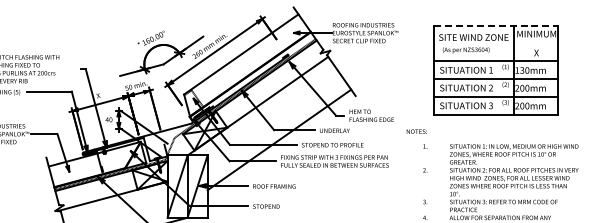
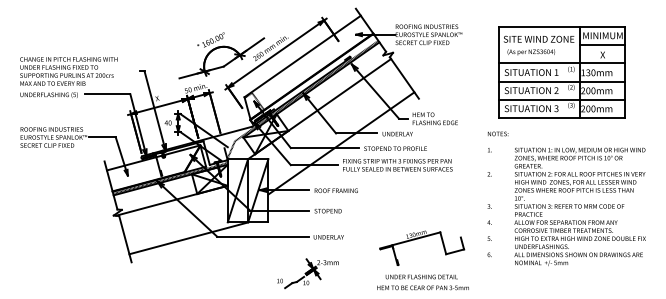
line: (496, 25) -> (562, 27), dashed -> solid
line: (536, 43) -> (602, 45), added
text: (417, 131) -> (498, 133), moved

